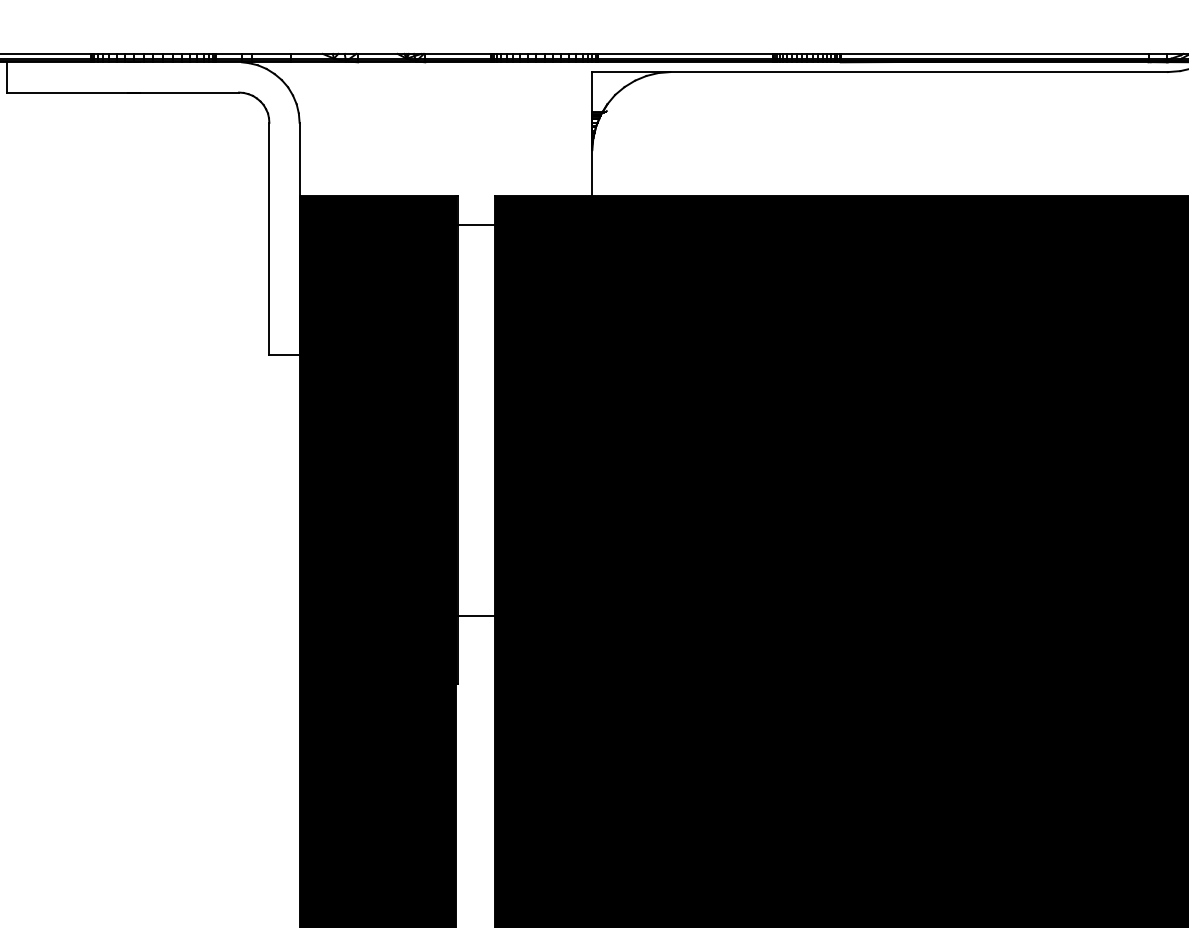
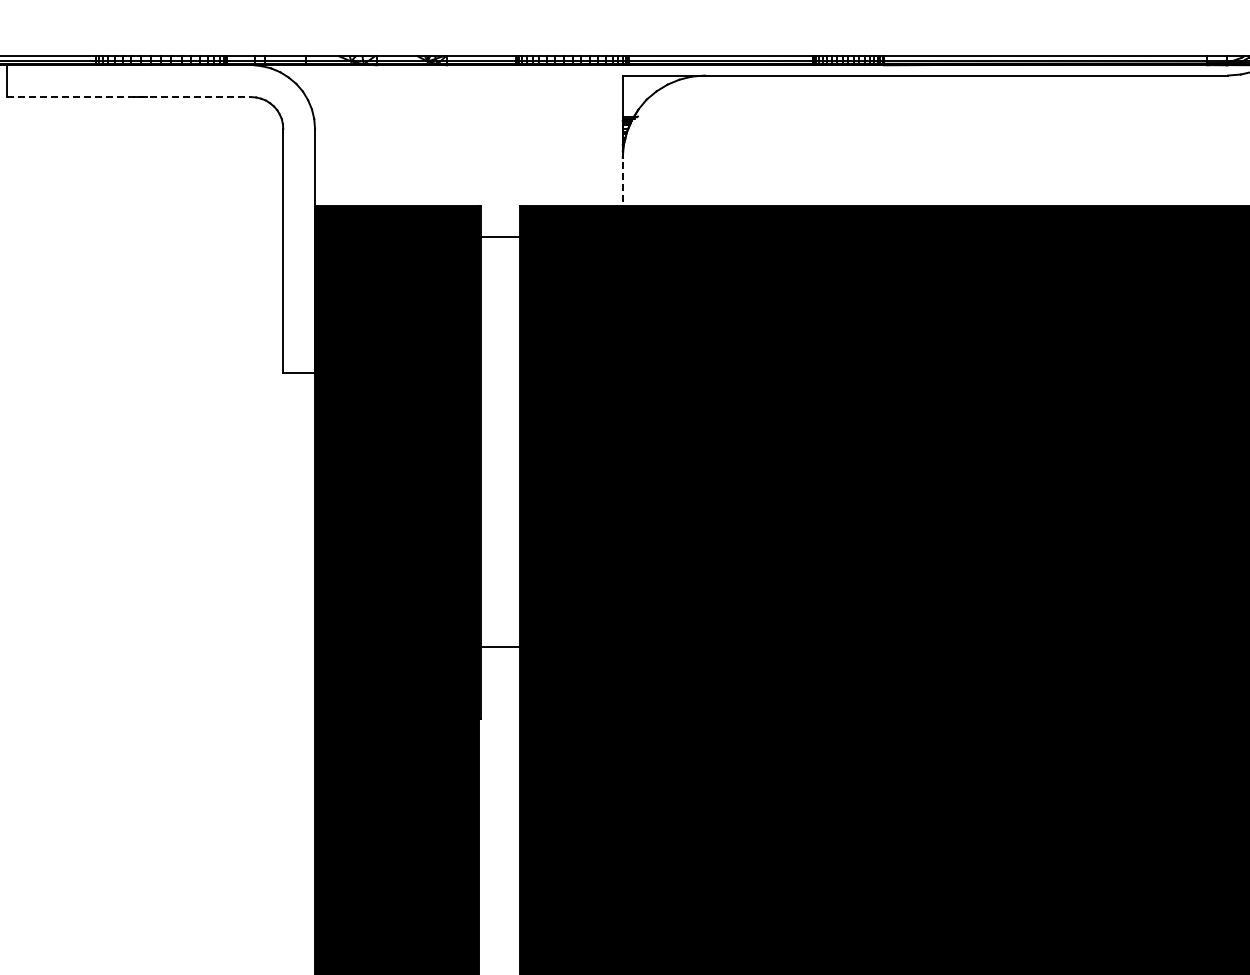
line: (123, 92) -> (129, 97), solid -> dashed
line: (592, 170) -> (622, 179), solid -> dashed

